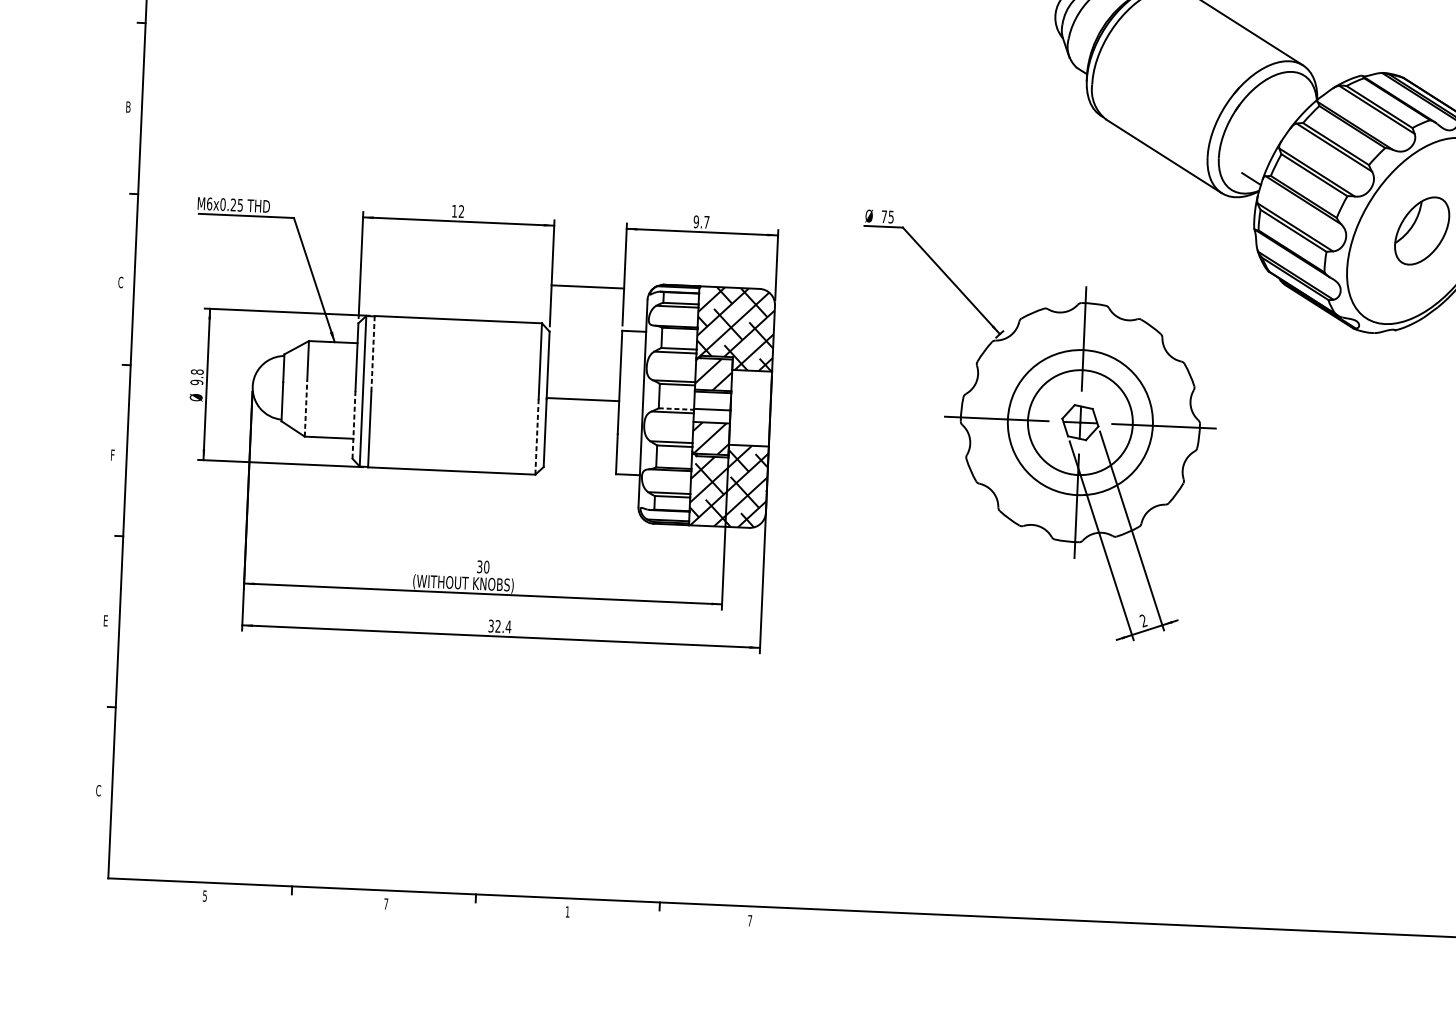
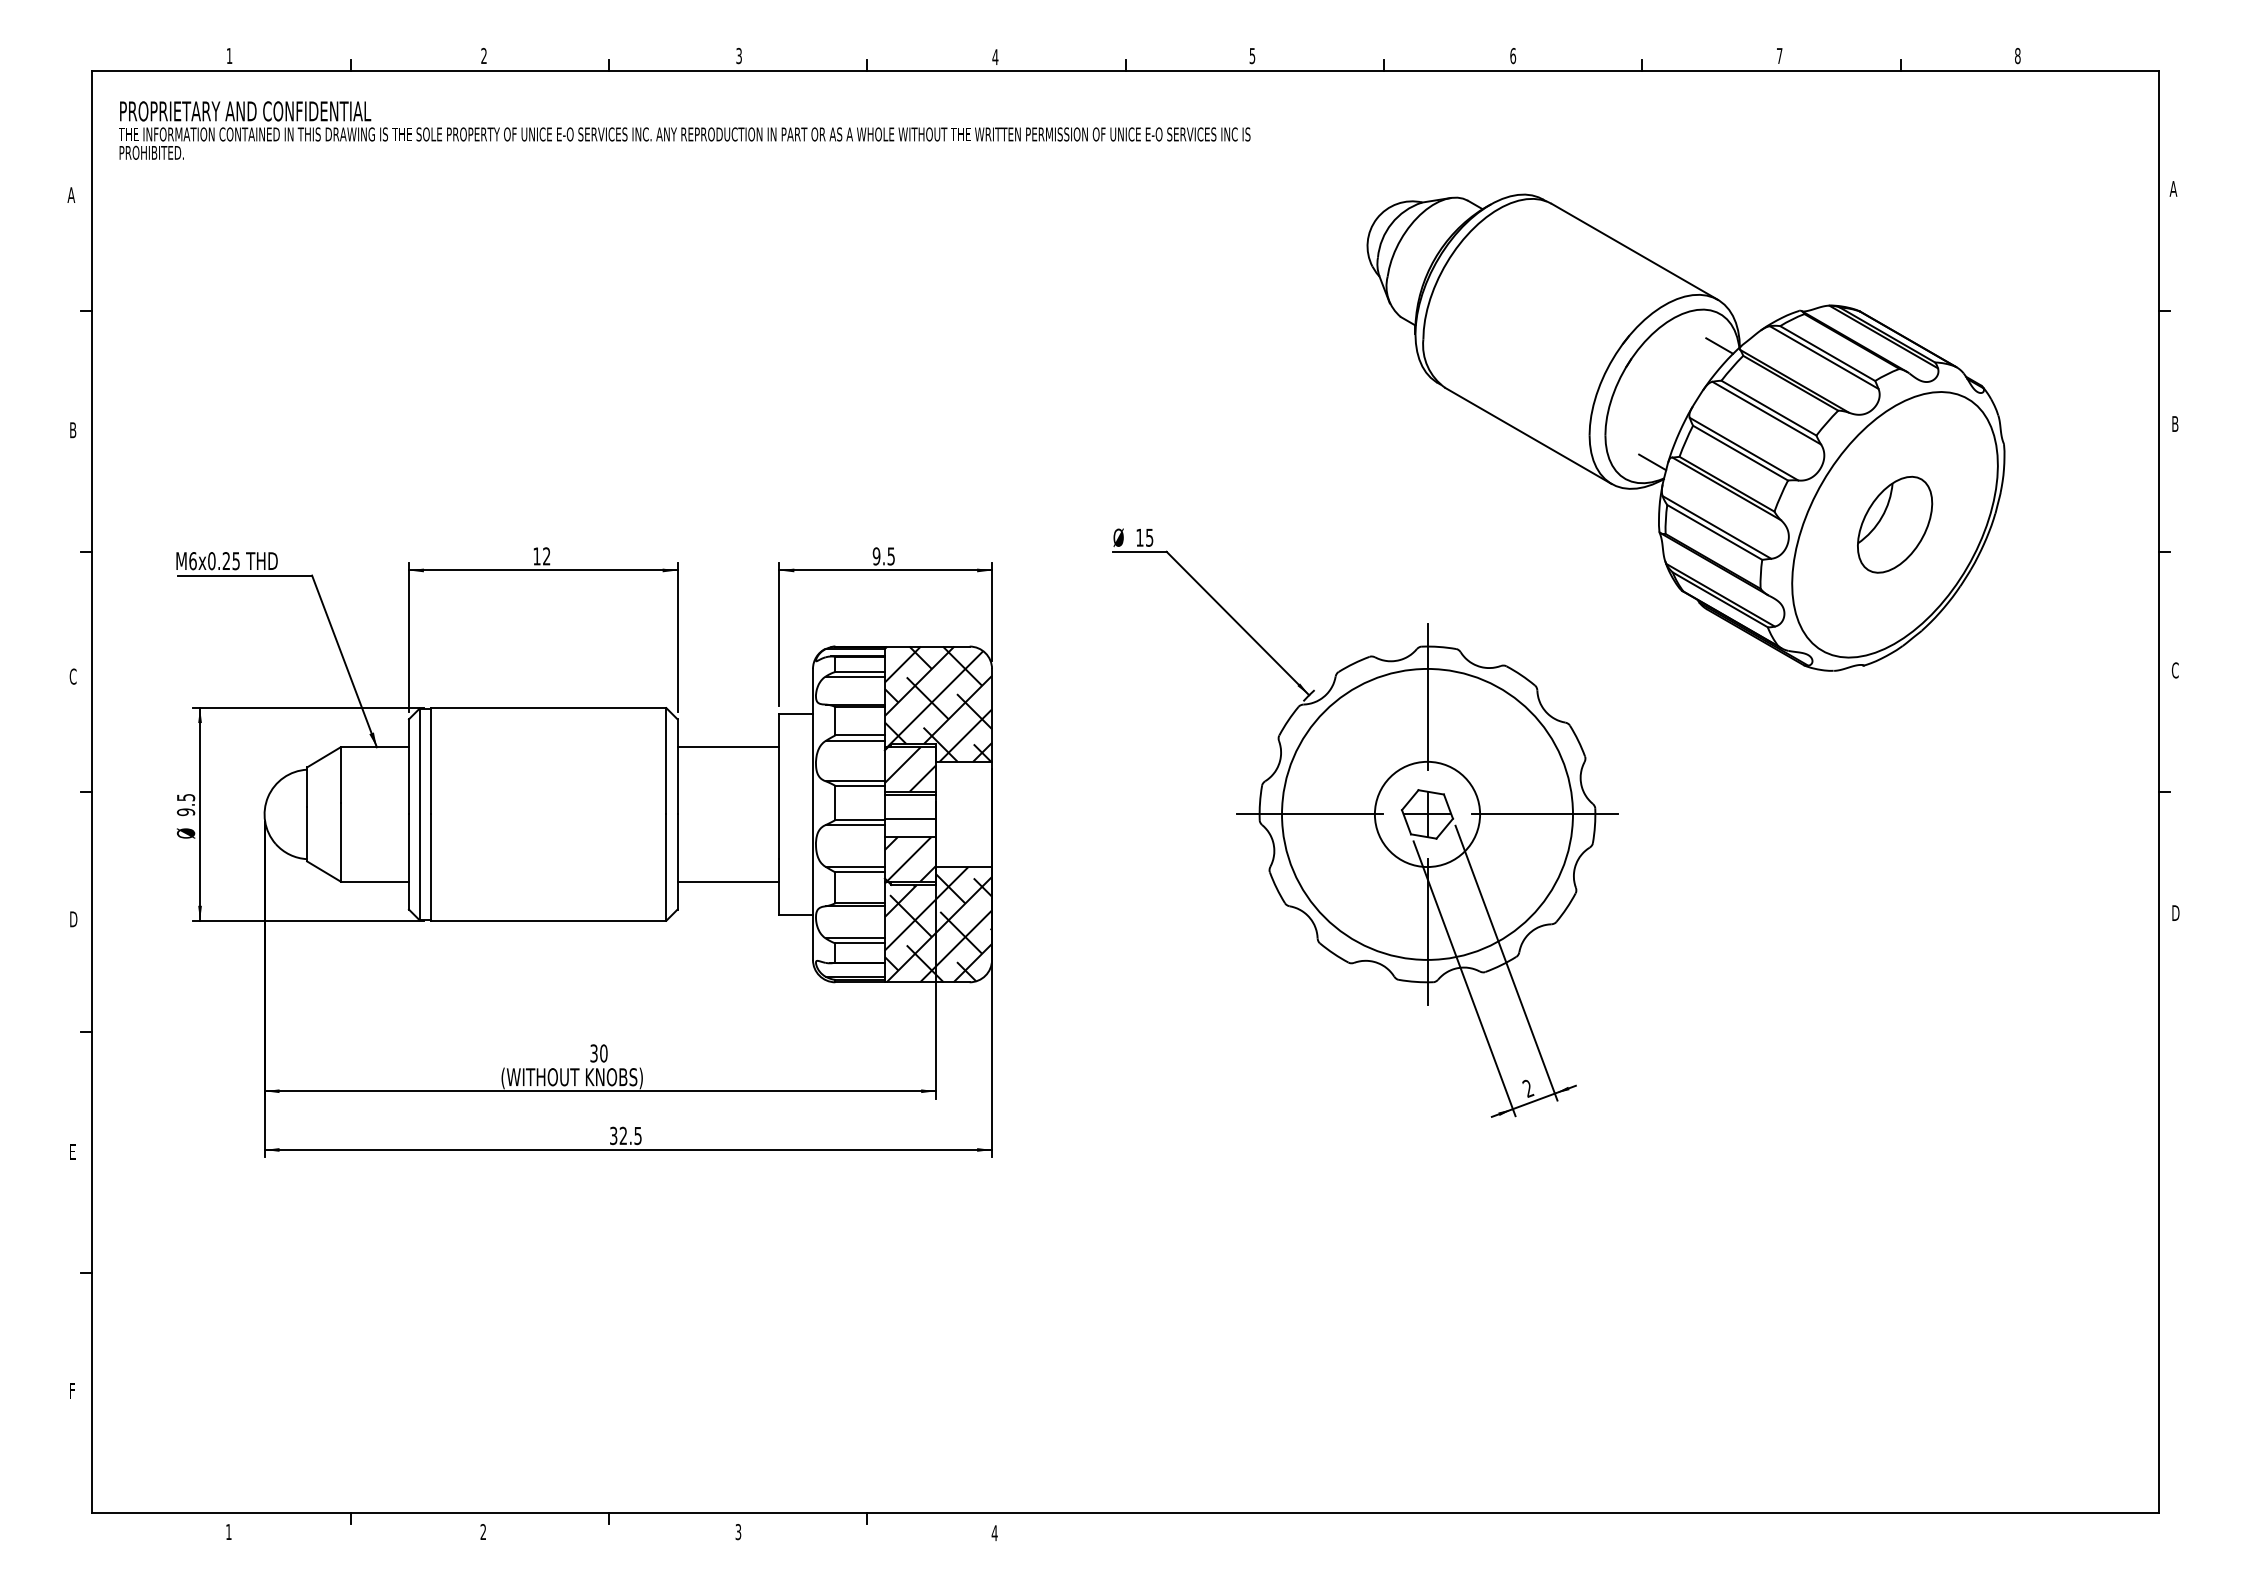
line: (1302, 97) -> (1719, 345), added
text: (884, 216) -> (1139, 537), 75 -> 15
text: (706, 222) -> (890, 556), 9.7 -> 9.5
line: (587, 287) -> (728, 747), moved
line: (373, 353) -> (431, 760), dashed -> solid
text: (196, 371) -> (185, 797), 9.8 -> 9.5
line: (582, 399) -> (728, 881), moved
line: (305, 408) -> (340, 841), dashed -> solid
line: (676, 409) -> (860, 820), dashed -> solid
circle: (1080, 421) -> (1427, 813), size x1.43
circle: (1080, 422) -> (1427, 814), size x0.71
line: (353, 425) -> (408, 862), dashed -> solid
line: (537, 436) -> (666, 867), dashed -> solid
text: (113, 455) -> (73, 919), F -> D
text: (508, 627) -> (638, 1136), 32.4 -> 32.5
text: (98, 790) -> (72, 1390), C -> F
text: (204, 896) -> (228, 1532), 5 -> 1
text: (386, 903) -> (483, 1531), 7 -> 2
text: (567, 912) -> (738, 1532), 1 -> 3
text: (749, 920) -> (994, 1533), 7 -> 4

